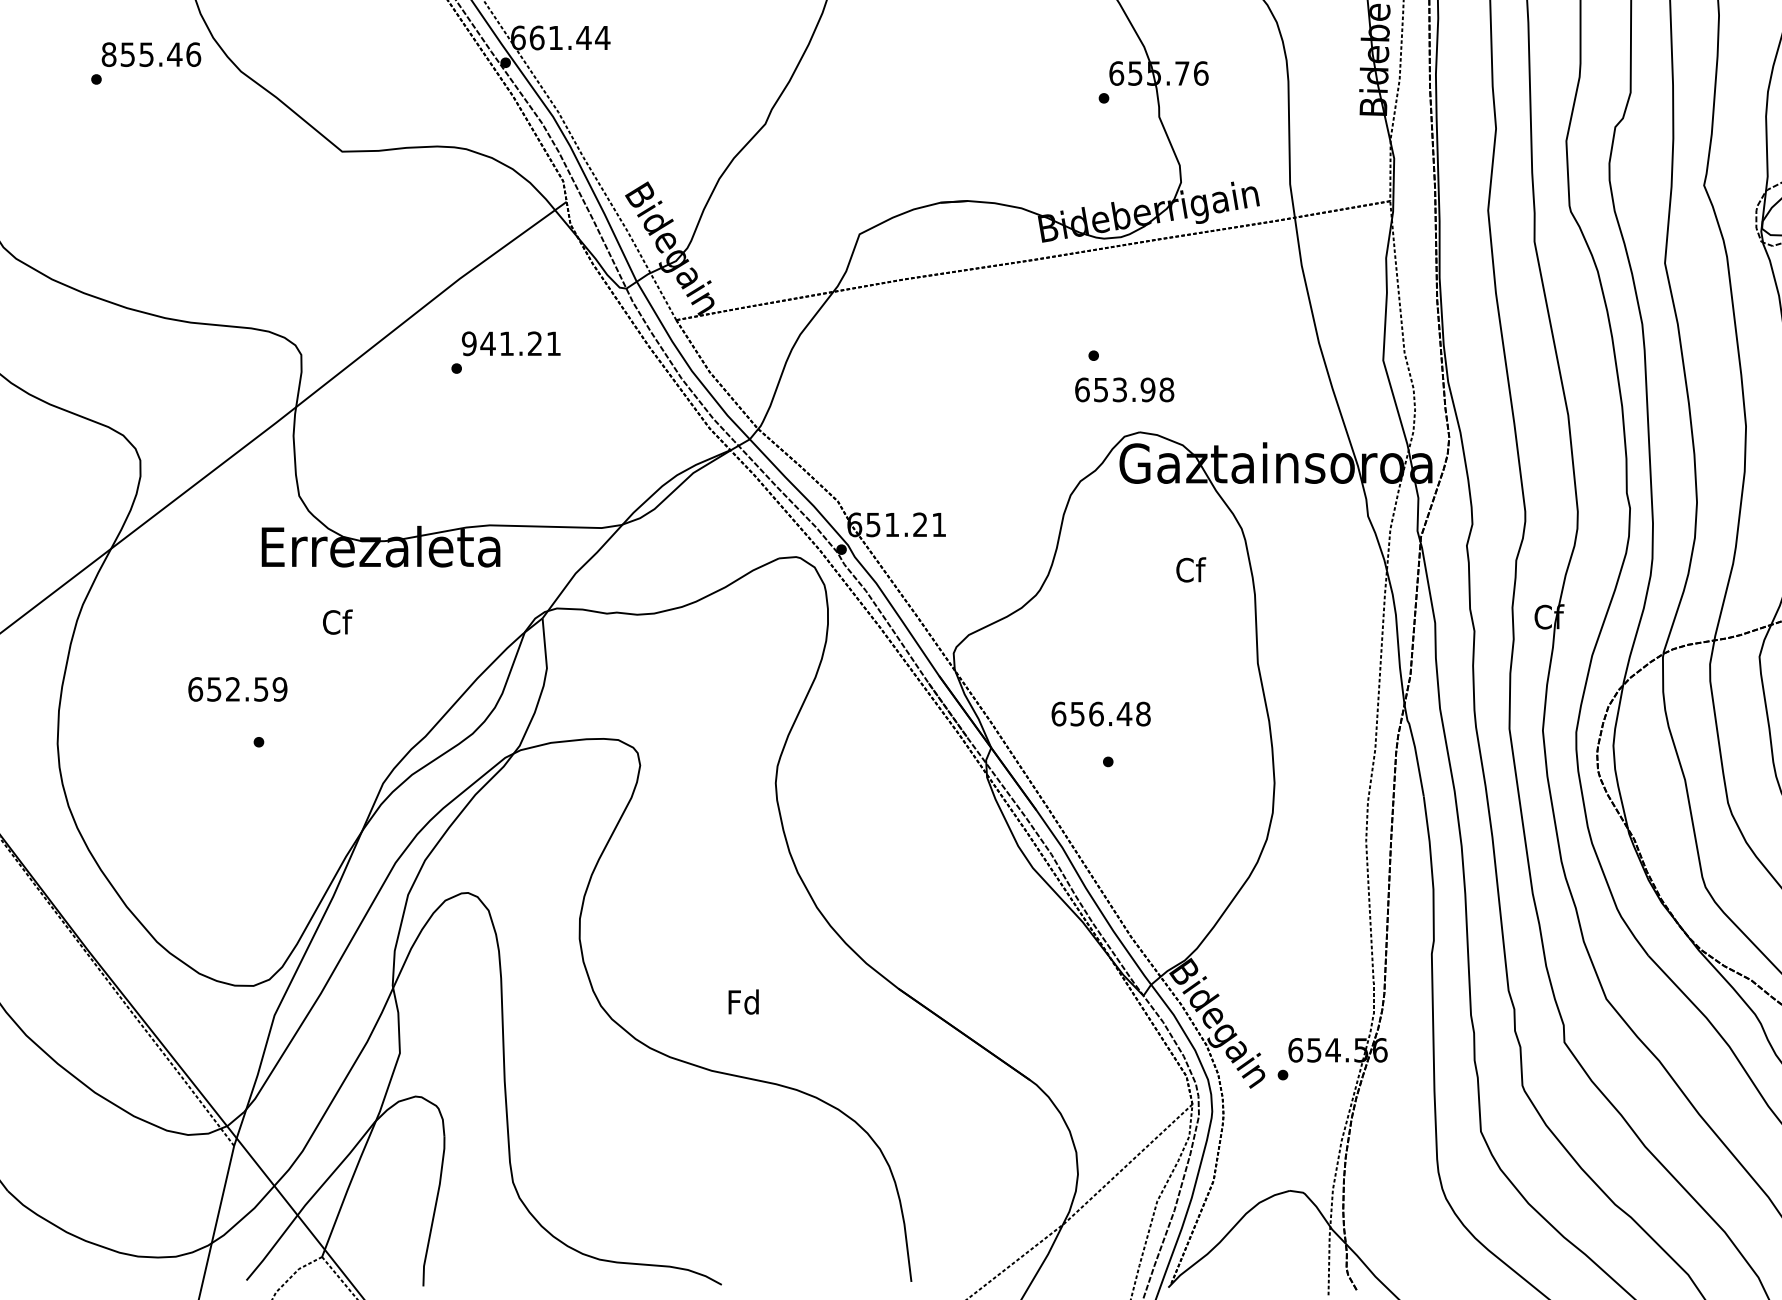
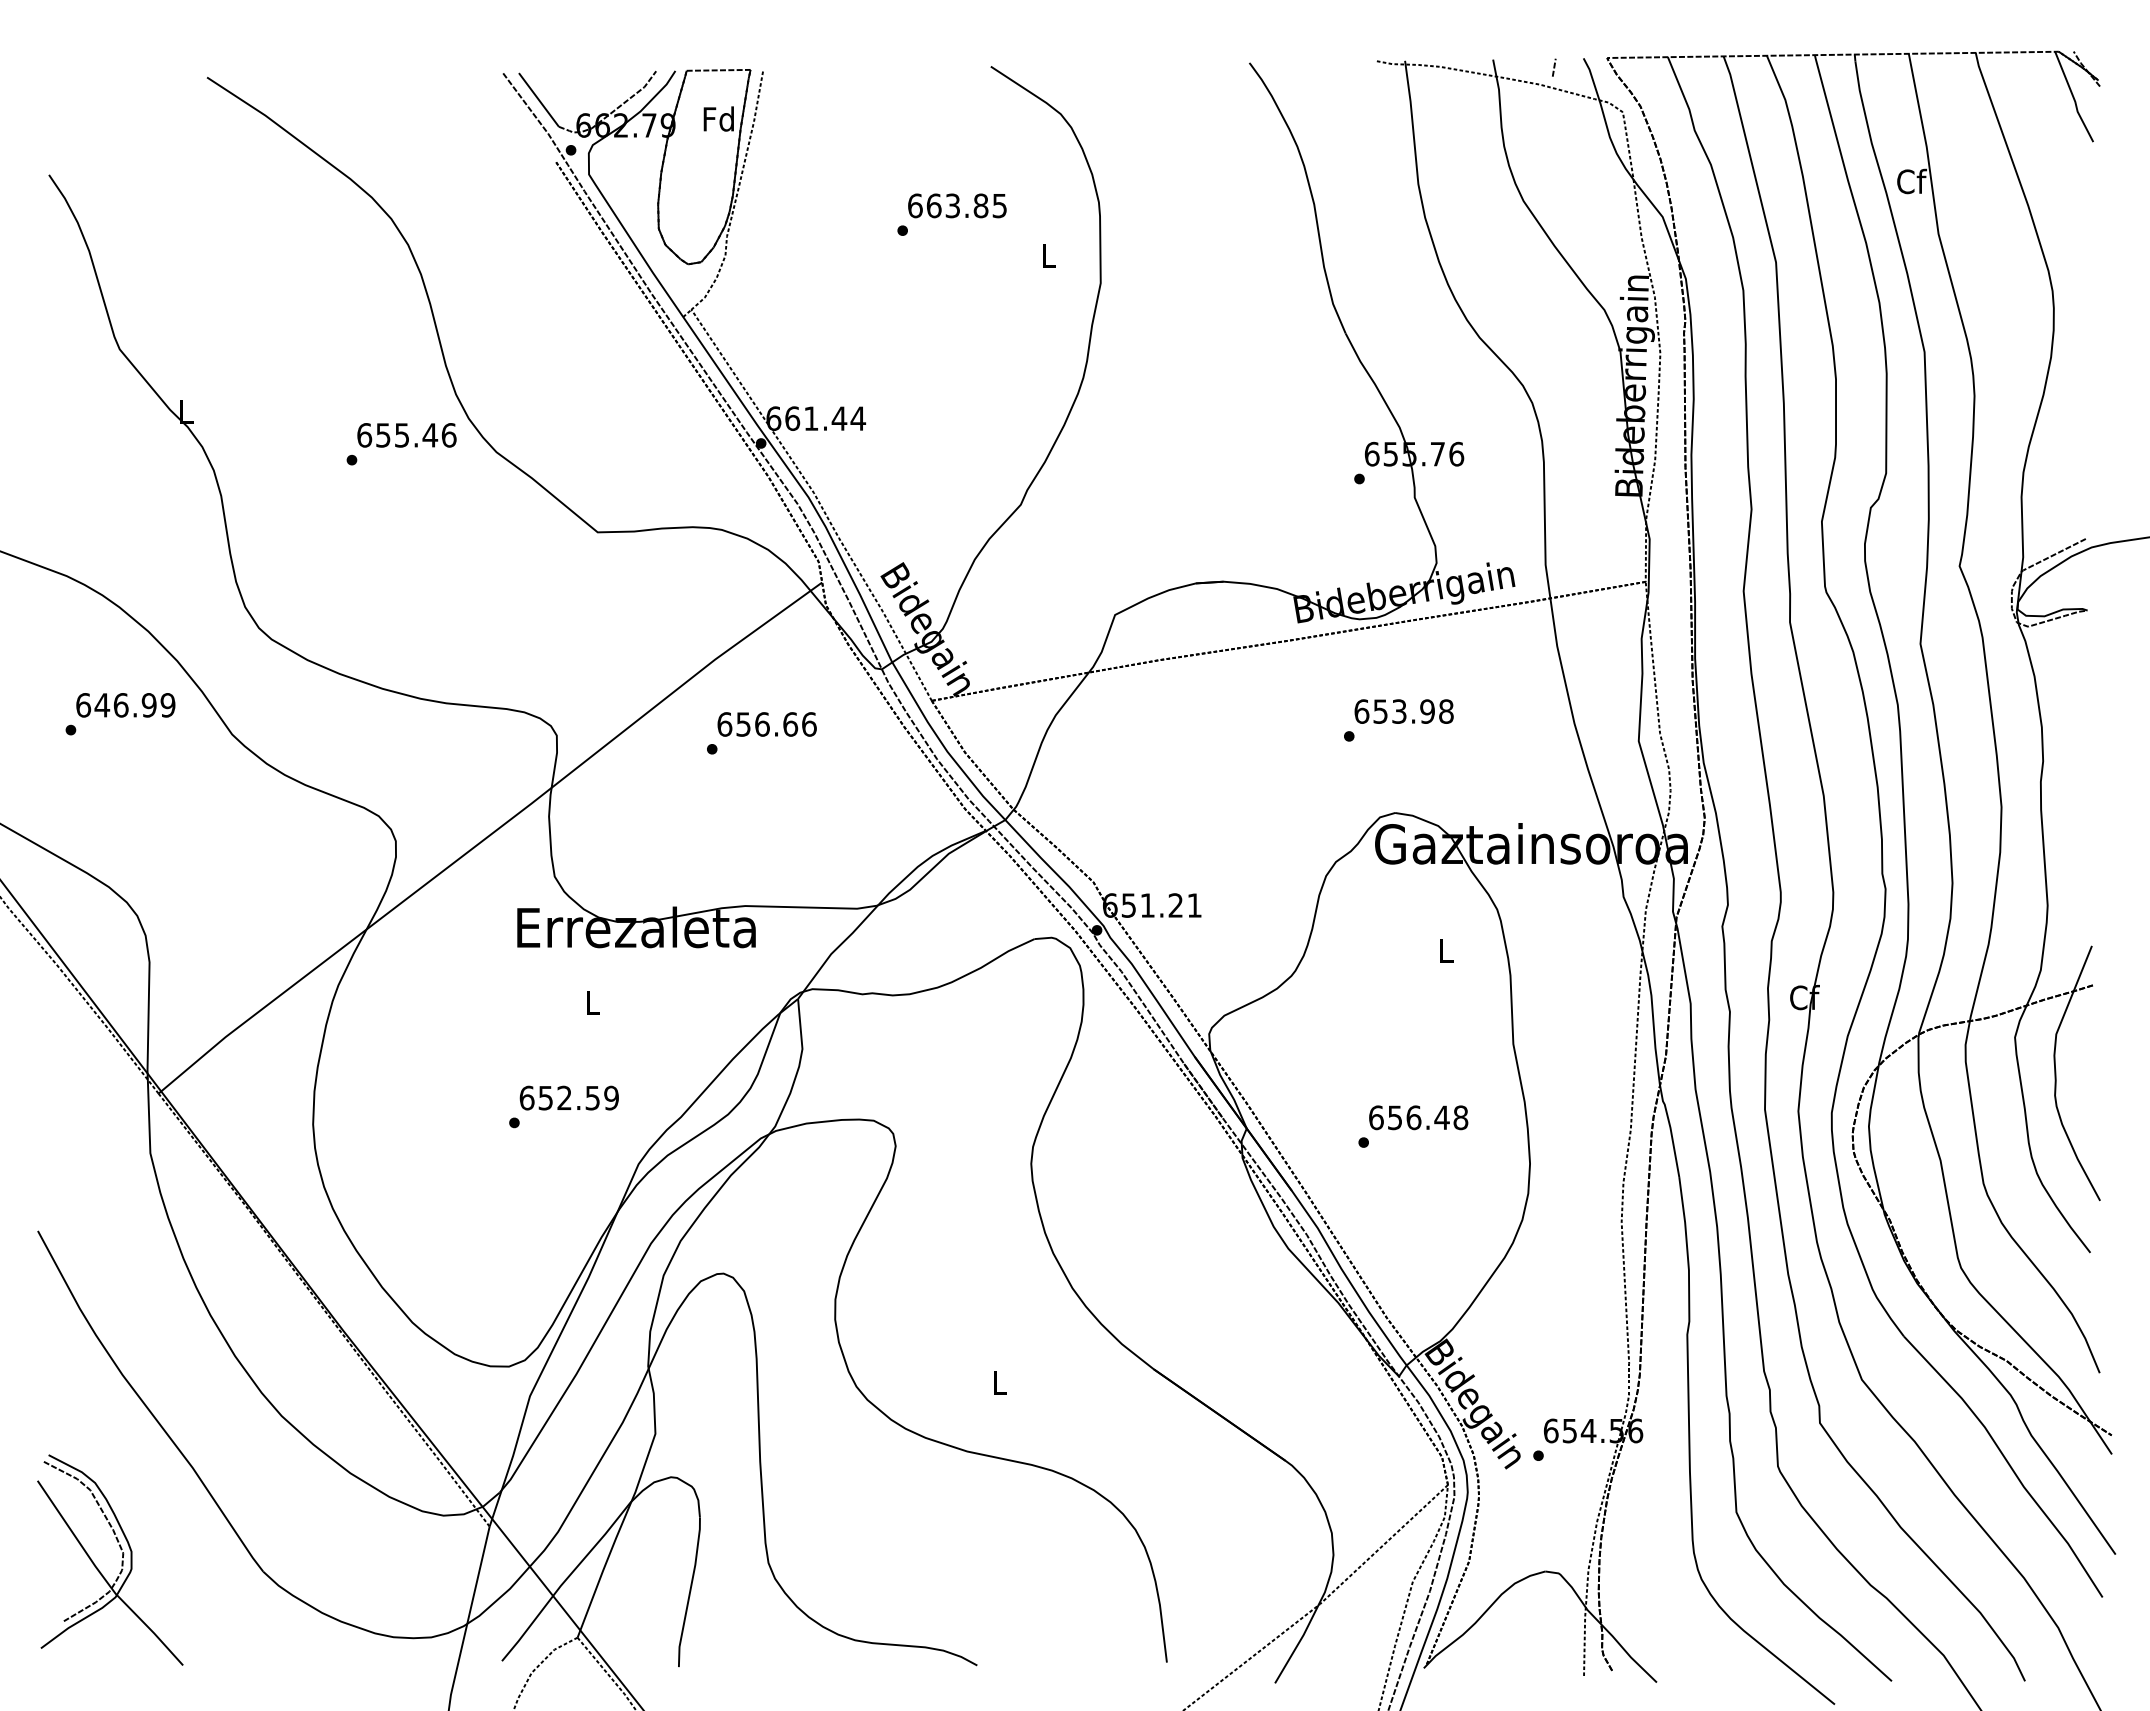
text: (109, 54) -> (364, 435), 855.46 -> 655.46
text: (511, 343) -> (766, 724), 941.21 -> 656.66
text: (1124, 389) -> (1403, 711), moved
text: (1191, 569) -> (1446, 950), Cf -> L
text: (338, 621) -> (593, 1002), Cf -> L
text: (237, 688) -> (568, 1097), moved
text: (1101, 713) -> (1418, 1117), moved
text: (744, 1001) -> (999, 1382), Fd -> L

